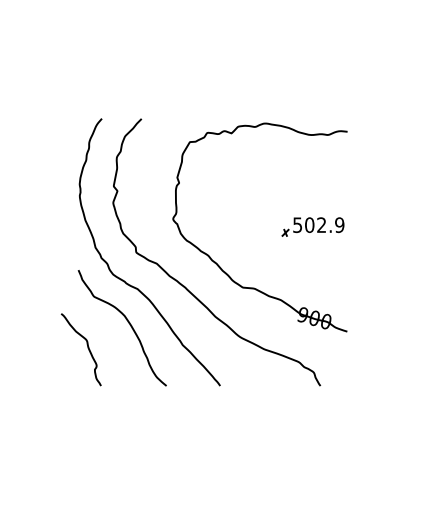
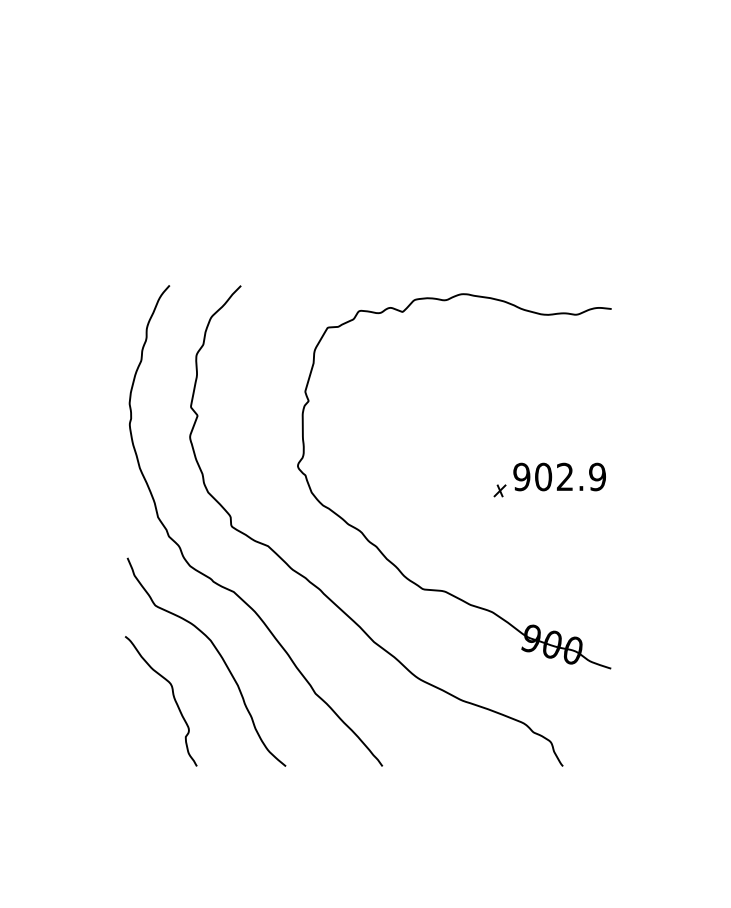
text: (297, 224) -> (521, 475), 502.9 -> 902.9
curve: (87, 348) -> (172, 698), moved

